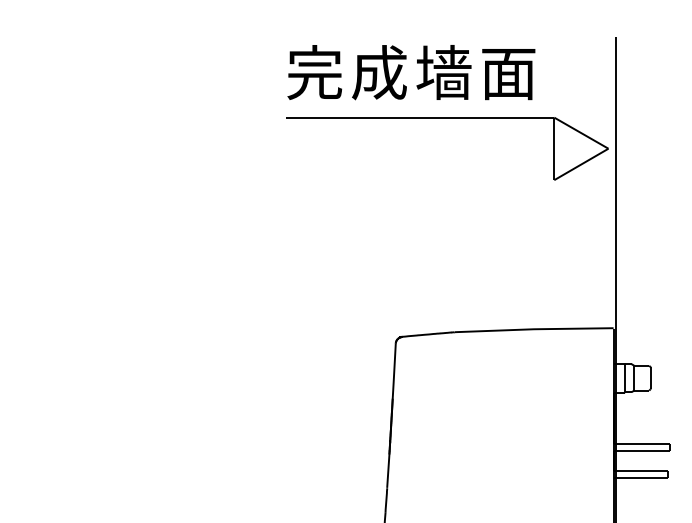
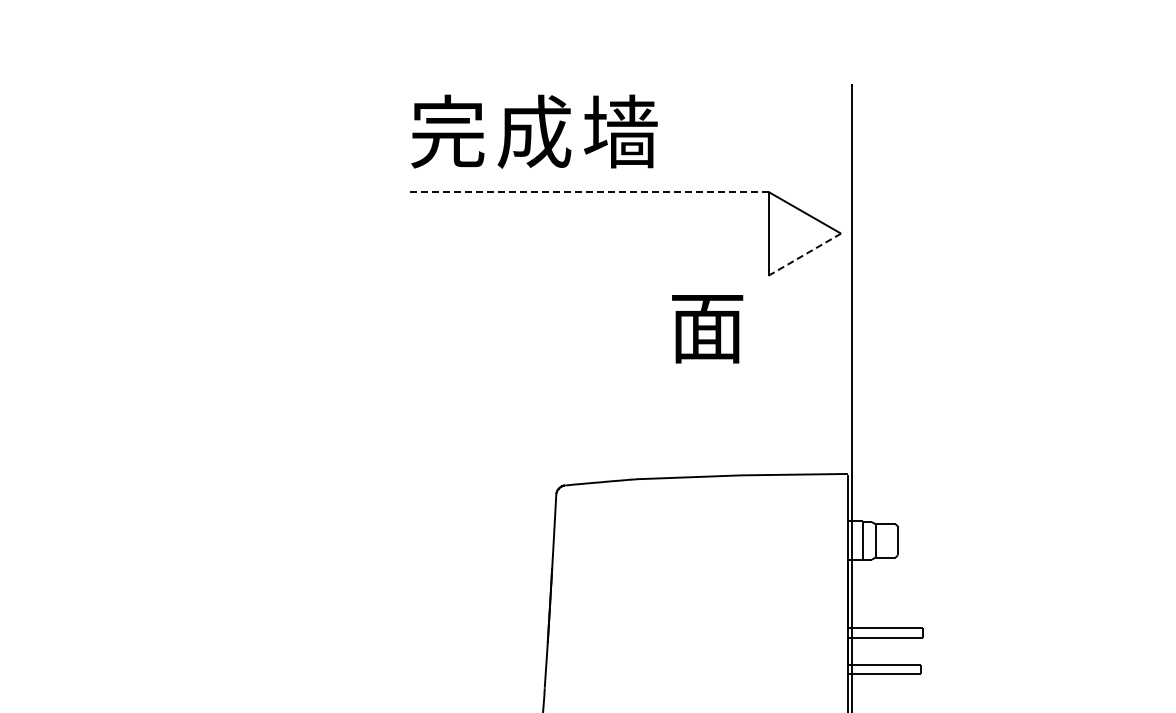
text: (508, 74) -> (707, 329), moved
line: (419, 117) -> (588, 191), solid -> dashed
line: (581, 164) -> (804, 254), solid -> dashed

